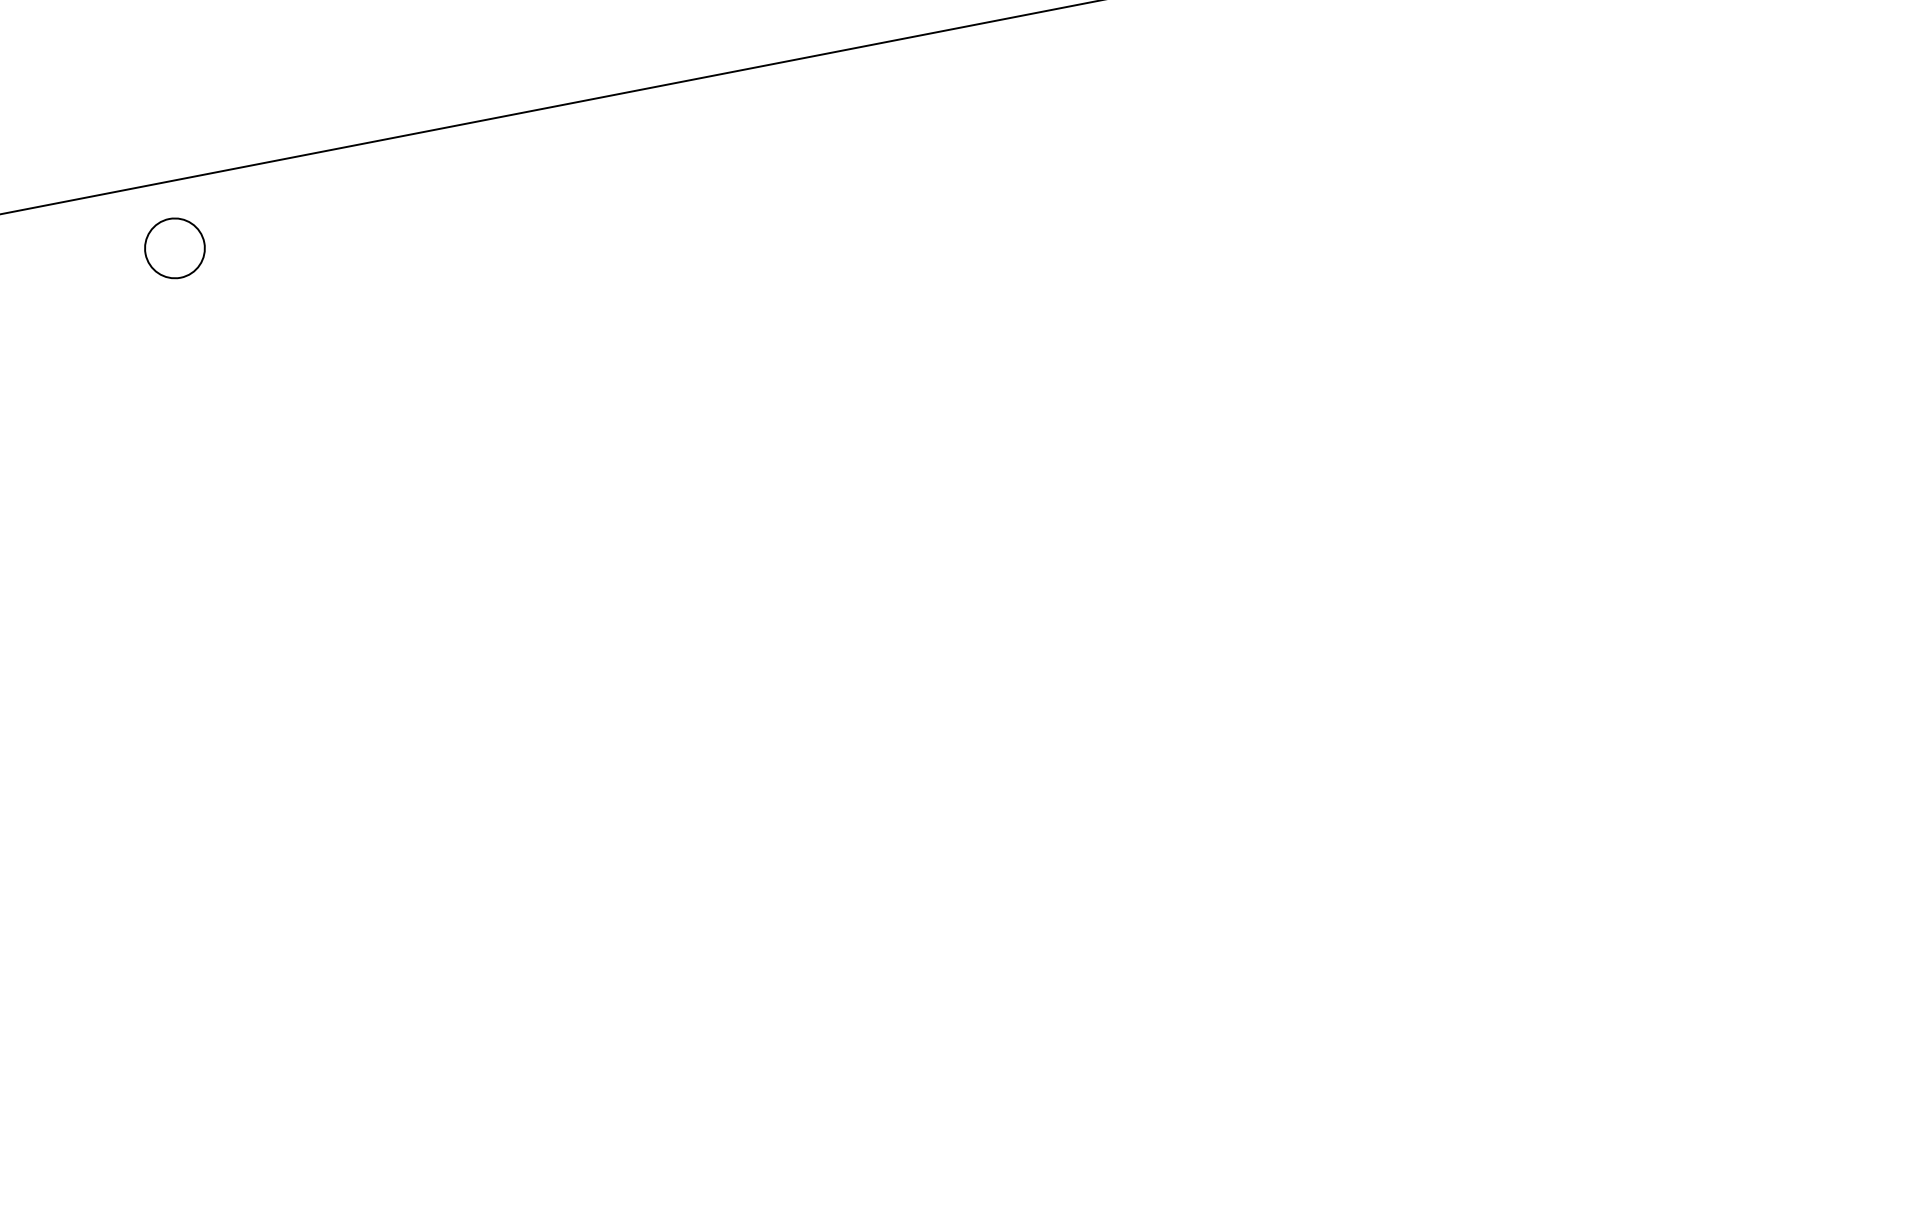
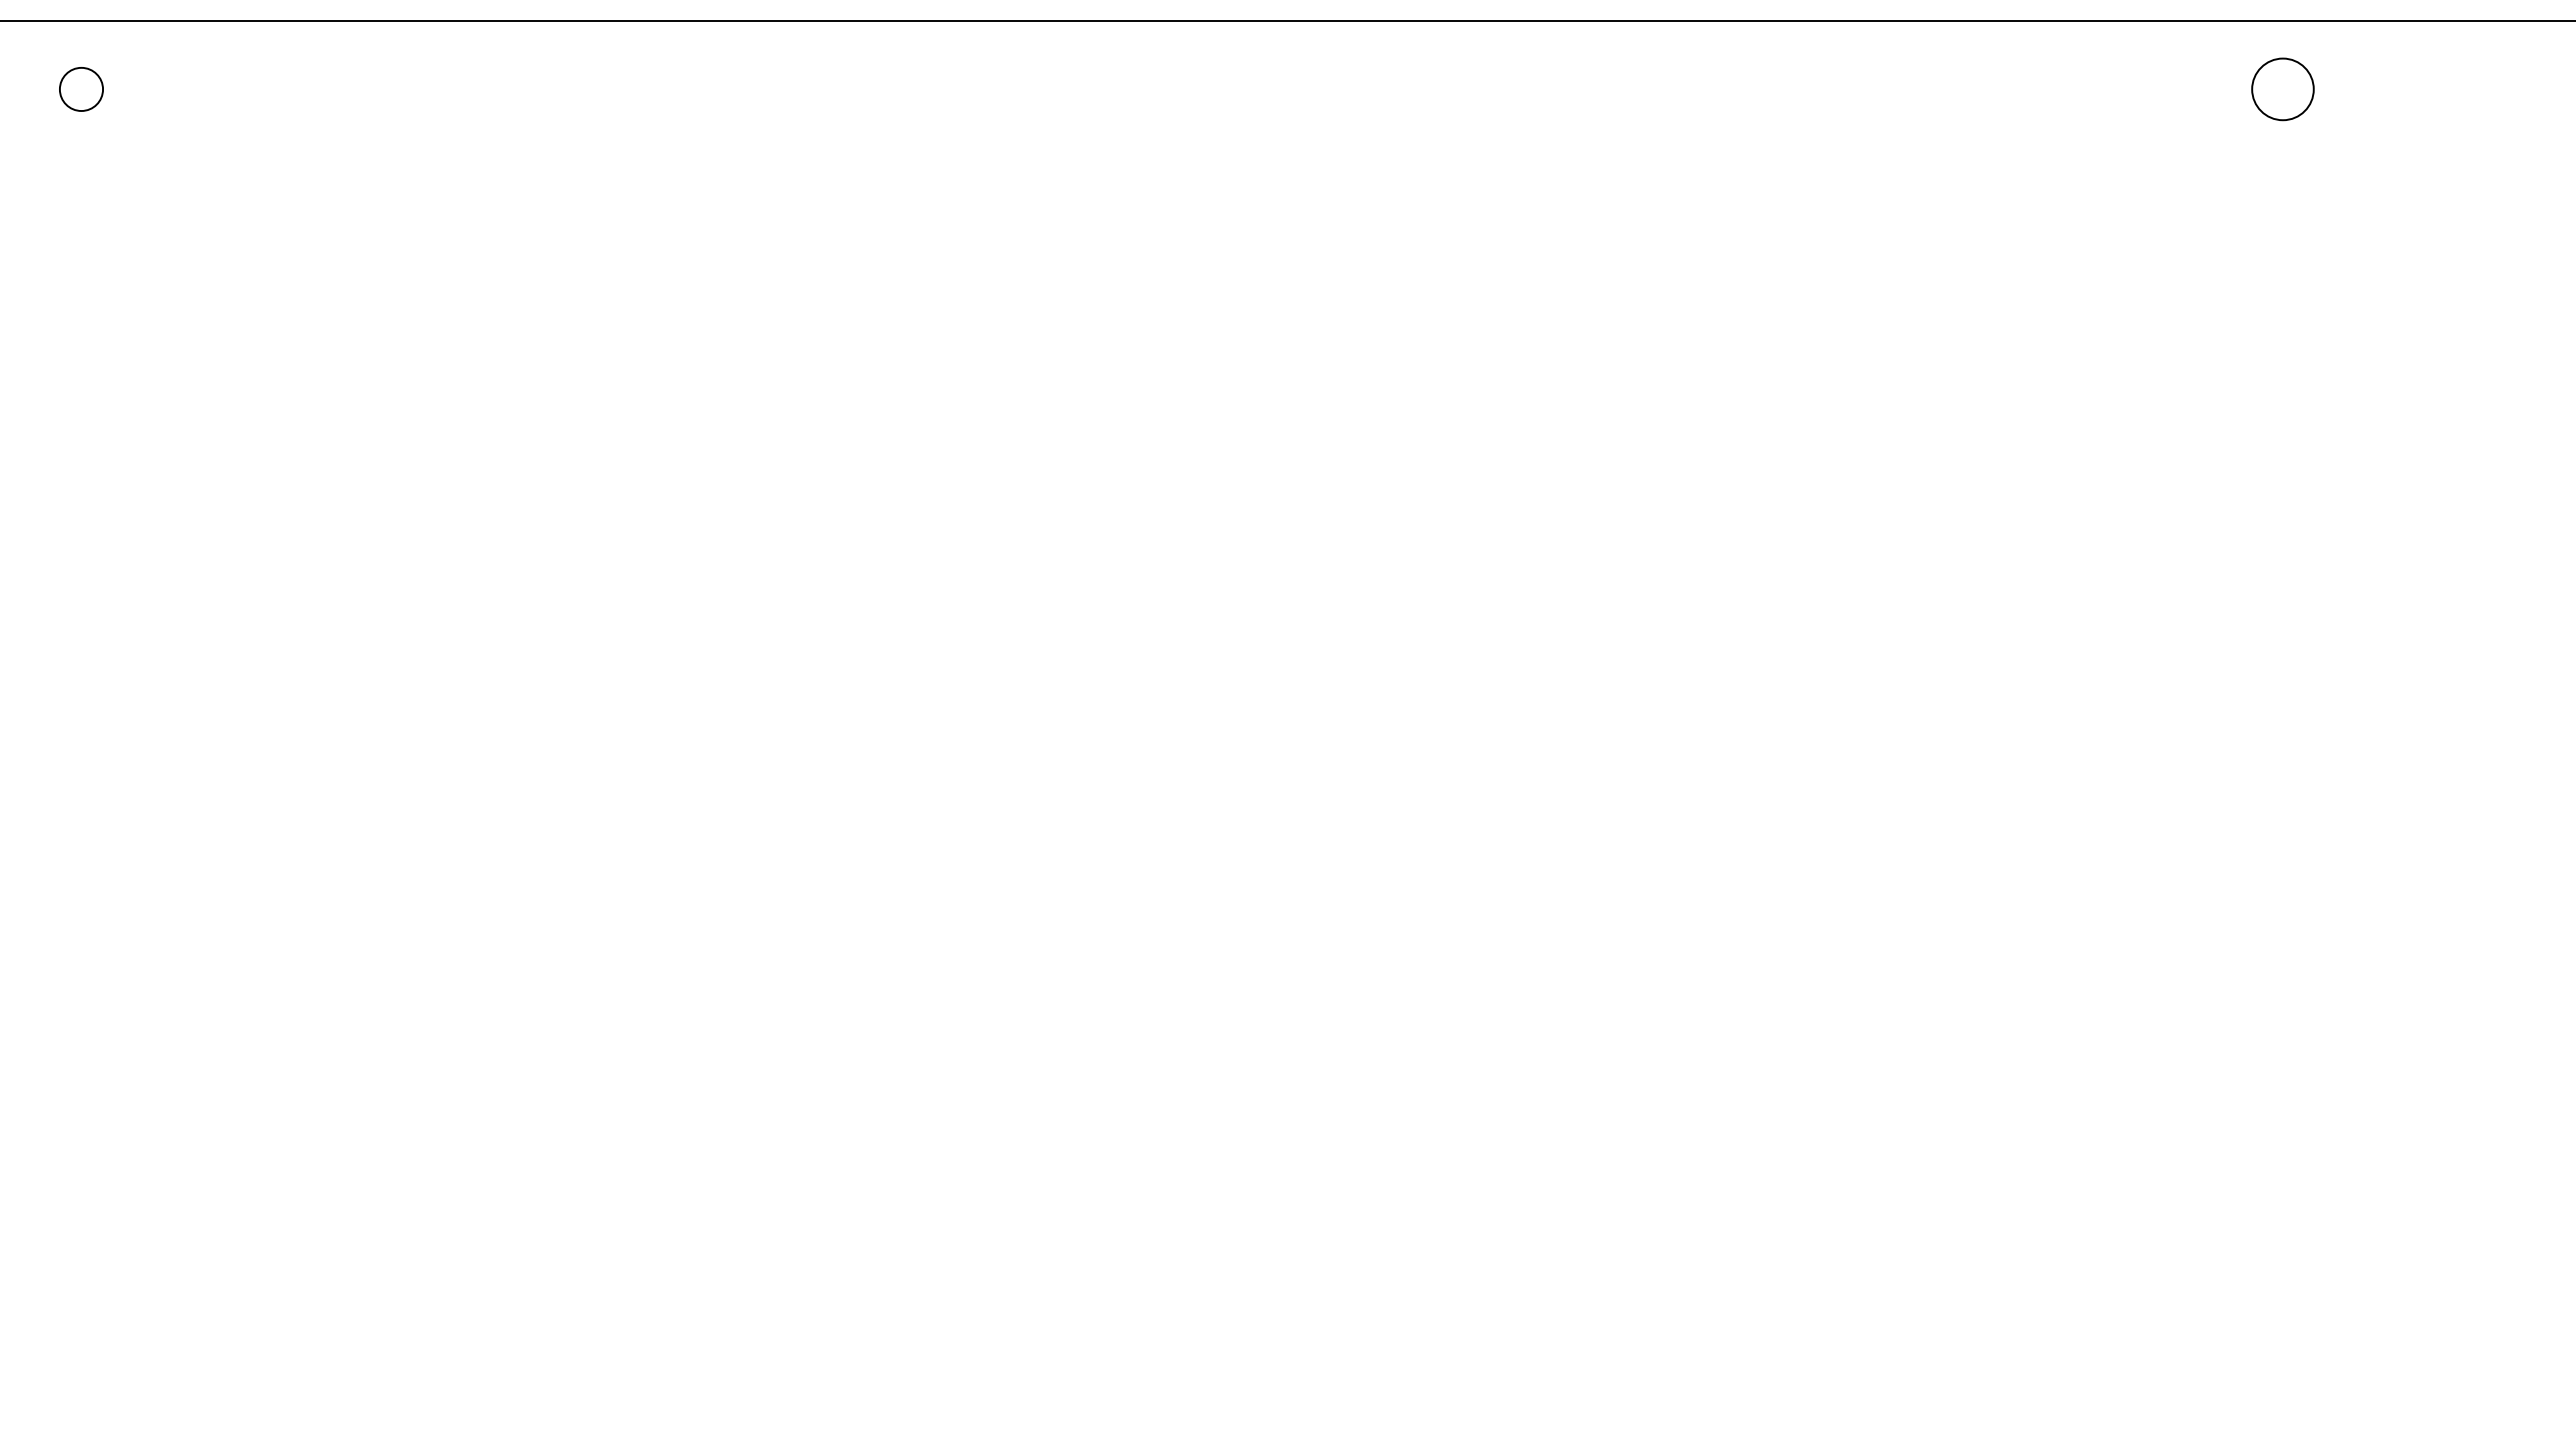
circle: (175, 248) -> (81, 89), size x0.7

